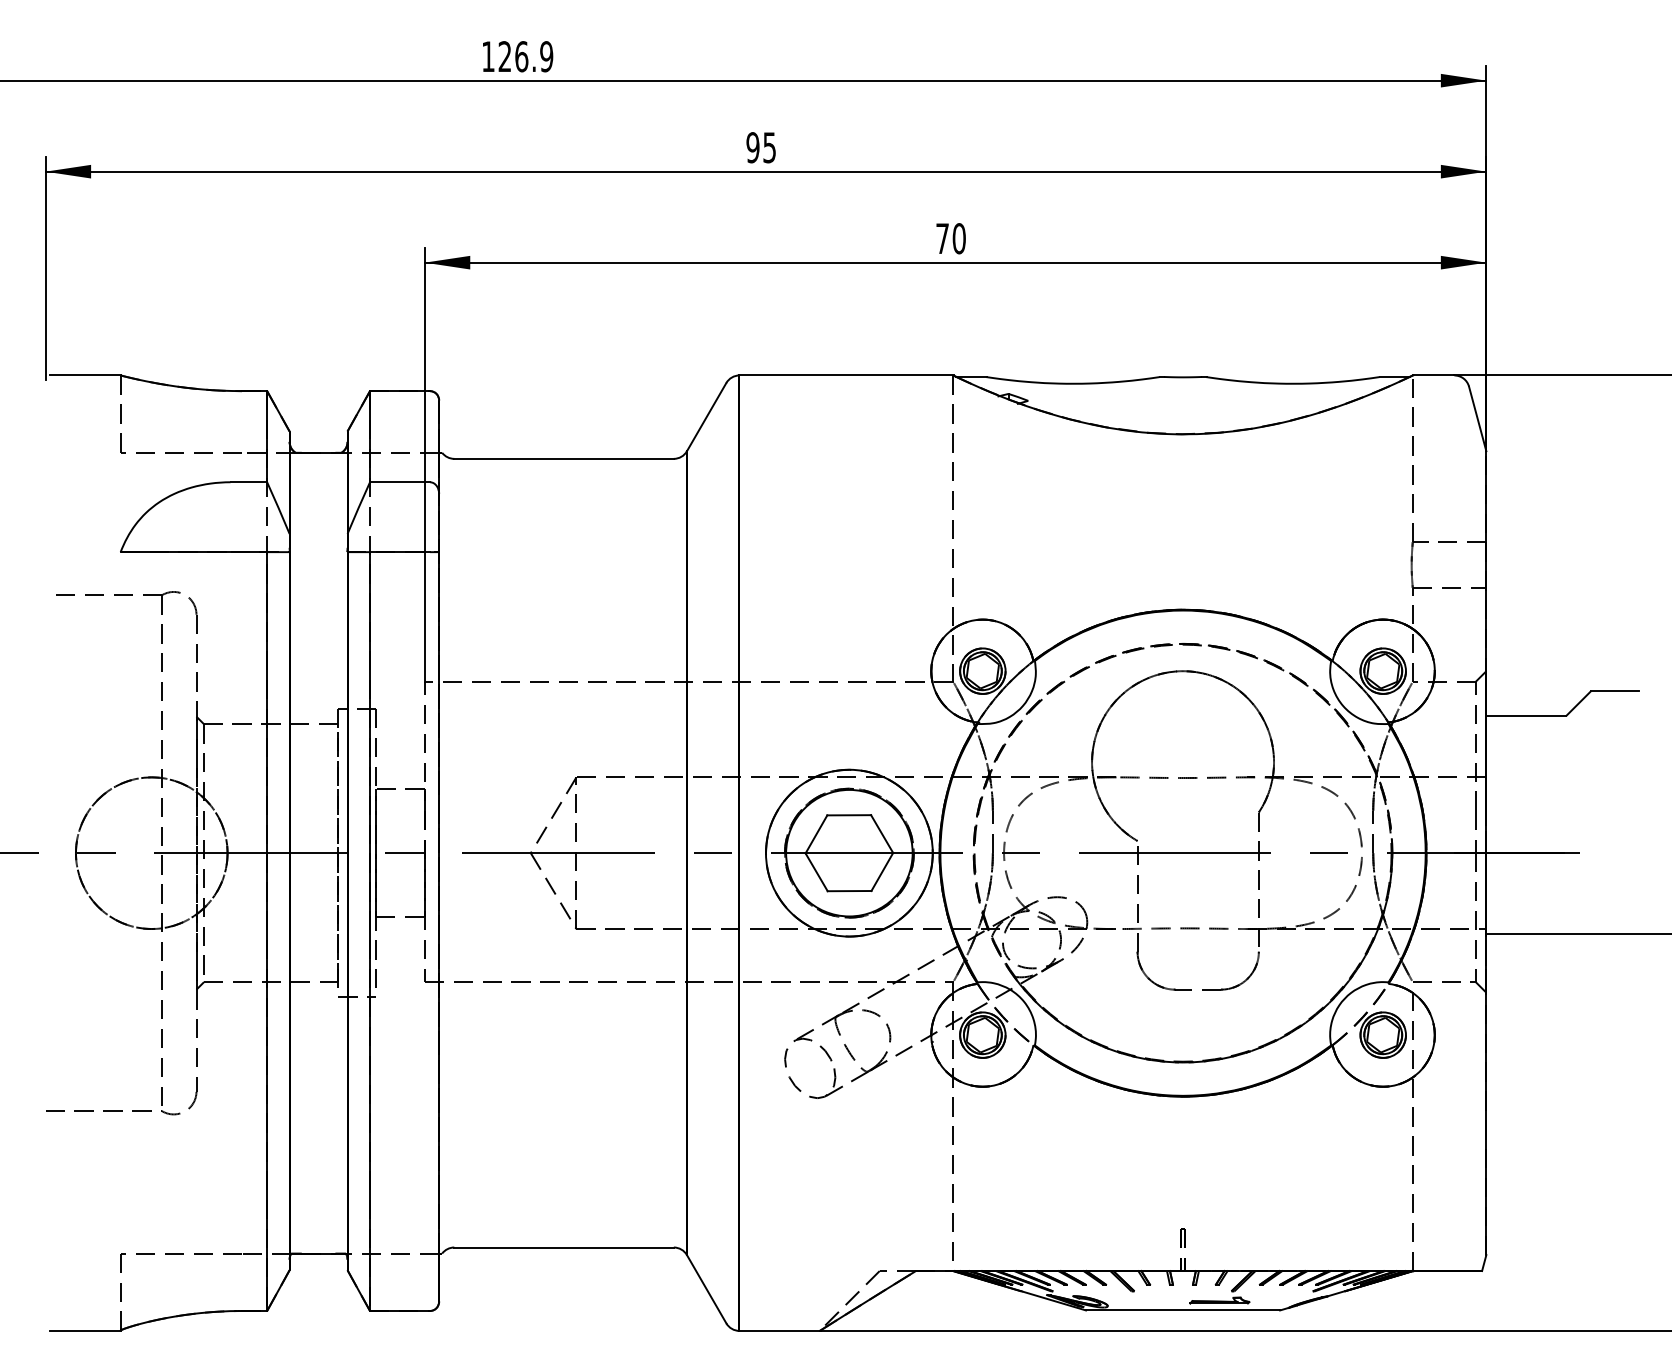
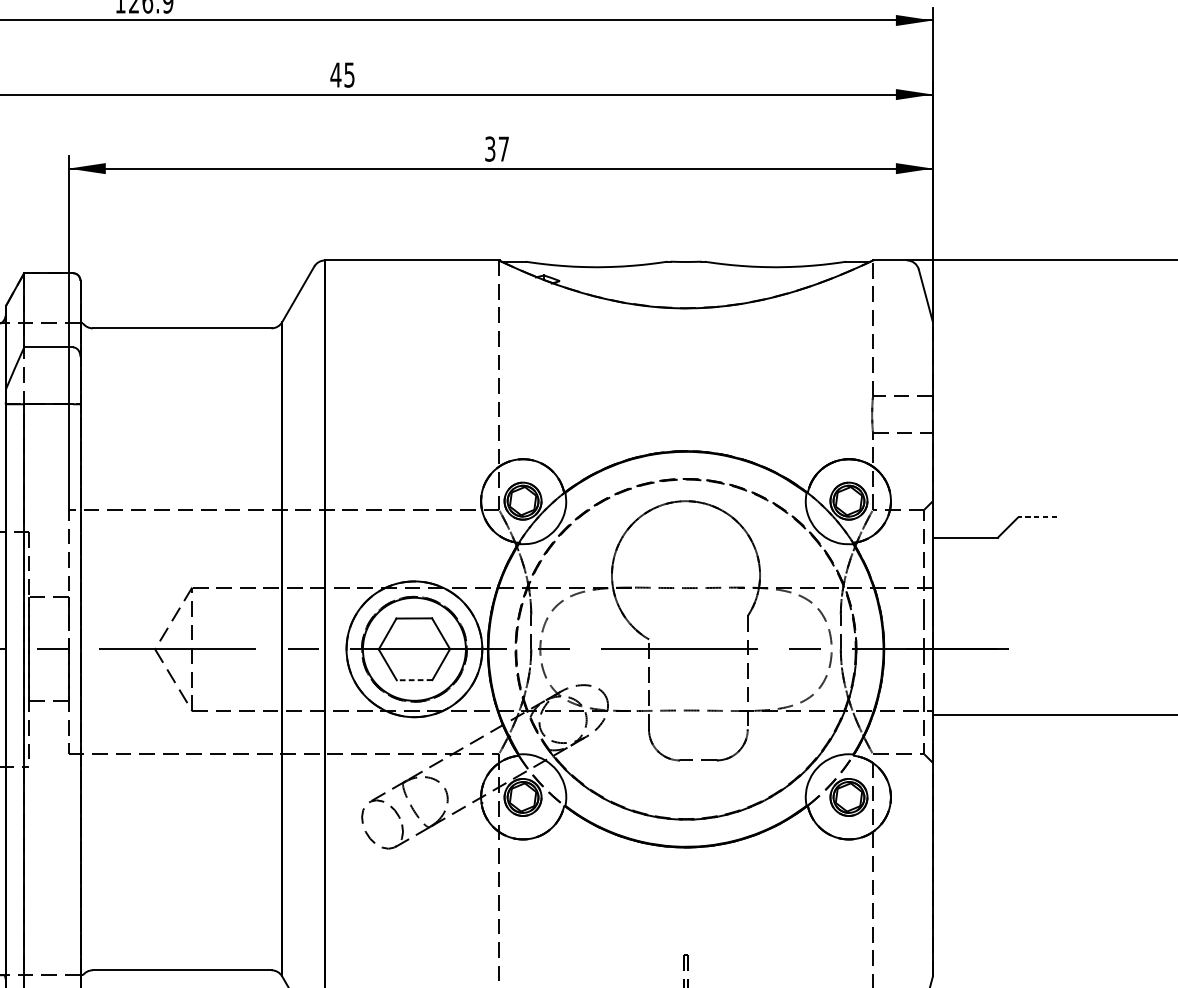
text: (752, 147) -> (335, 74), 95 -> 45
text: (950, 238) -> (496, 148), 70 -> 37
line: (1615, 690) -> (1038, 516), solid -> dashed
line: (849, 891) -> (414, 680), solid -> dashed

